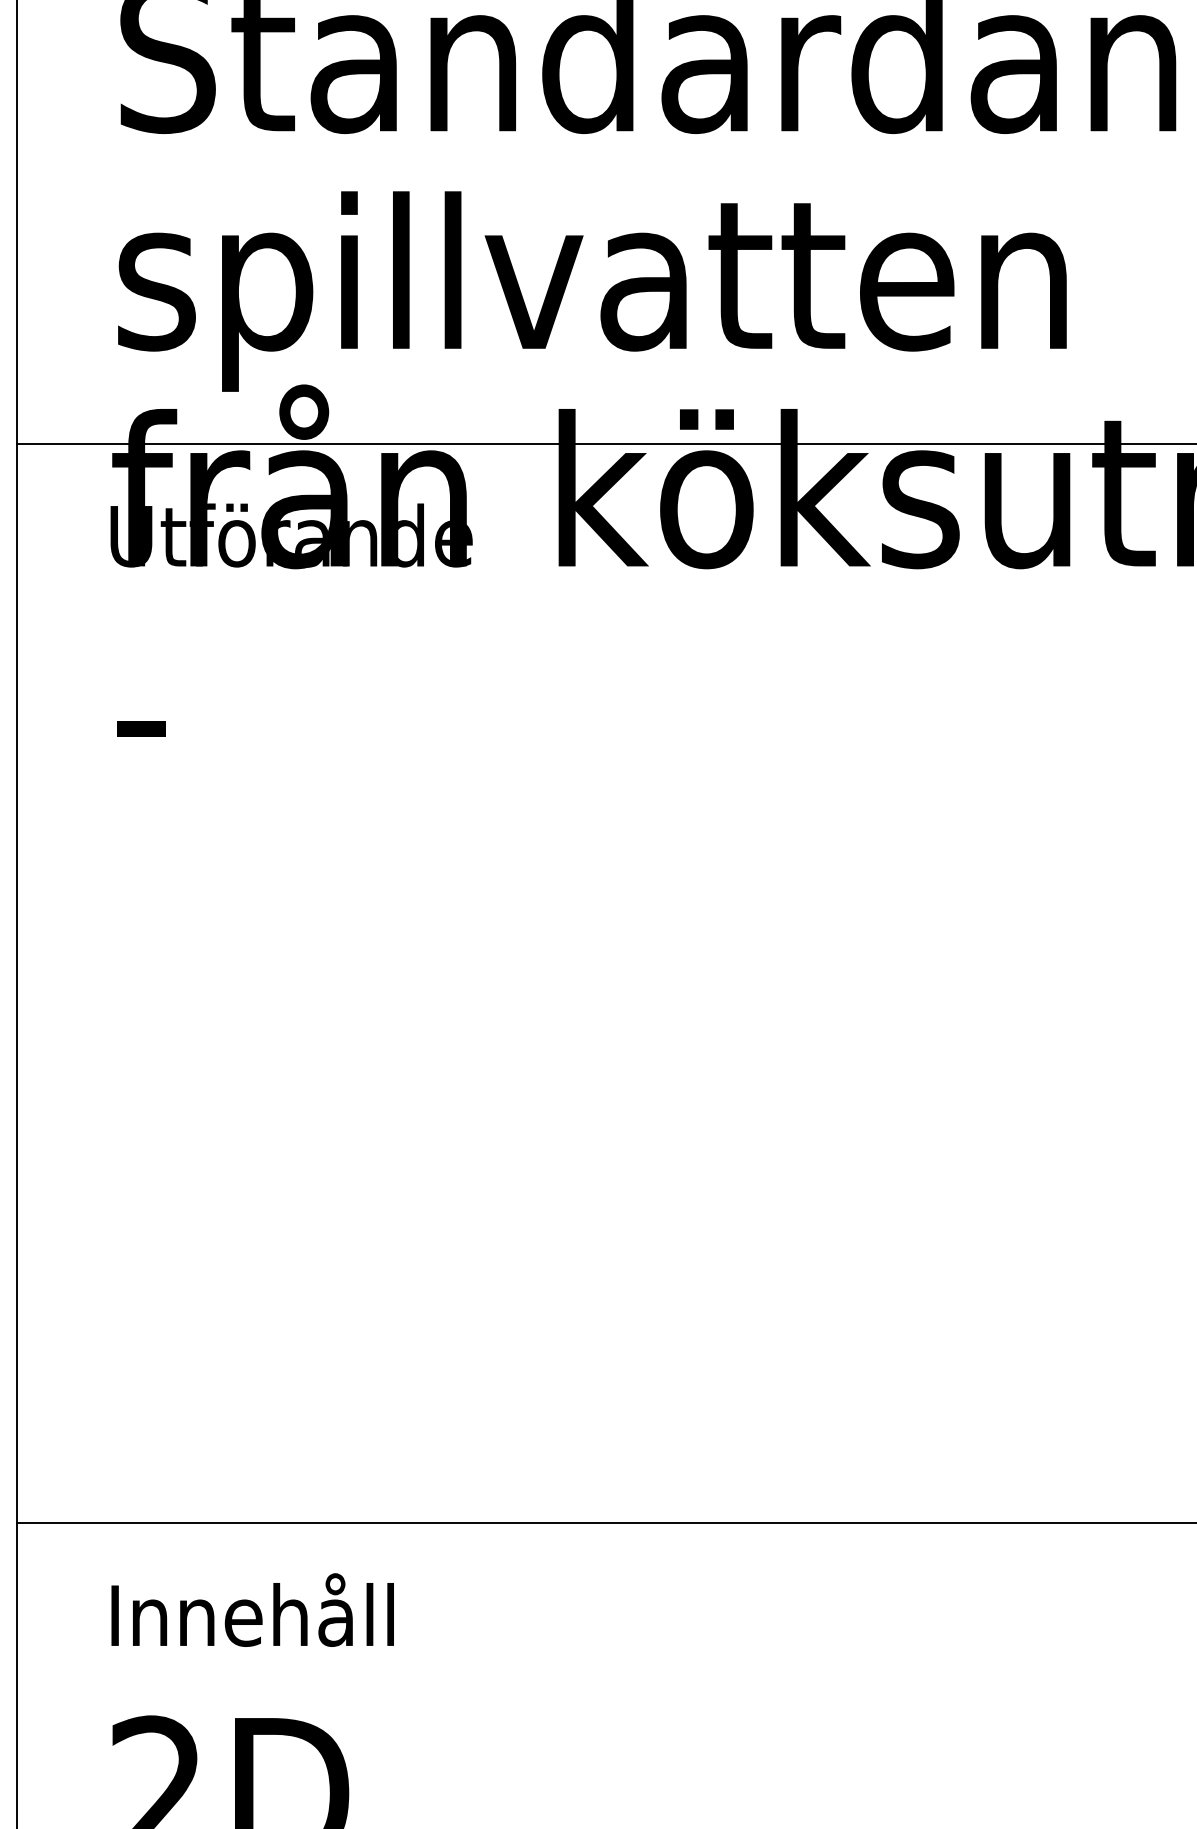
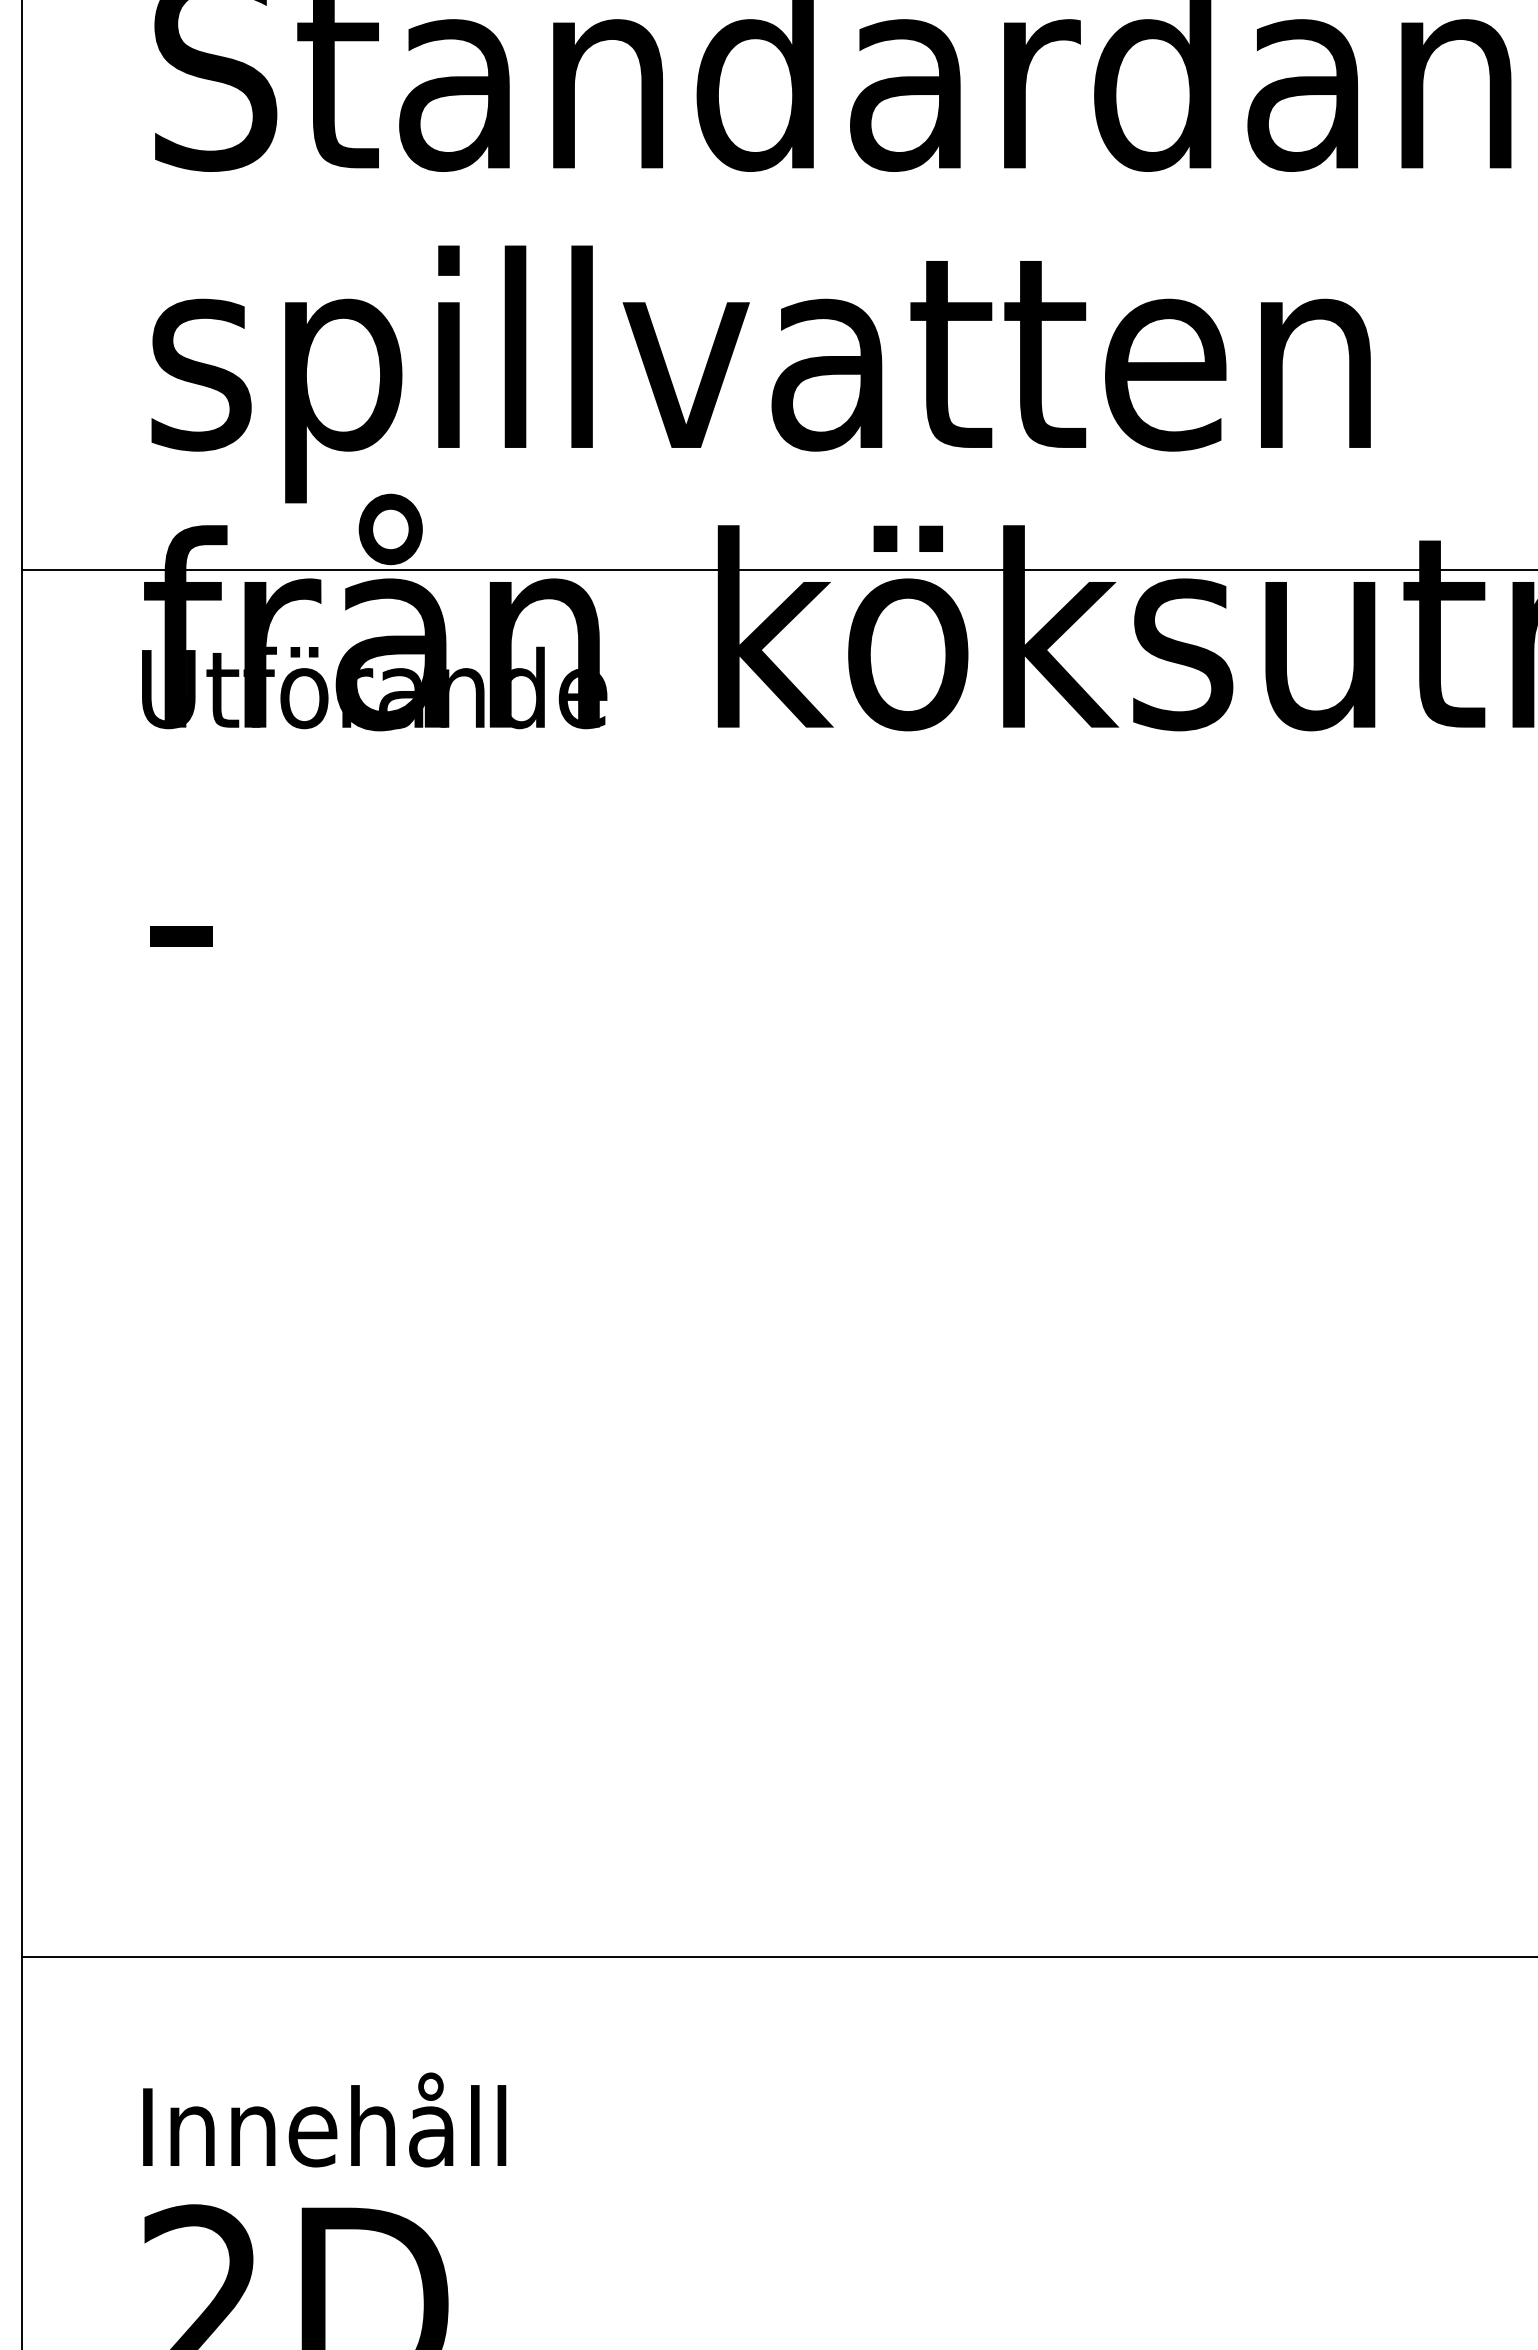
text: (252, 1609) -> (324, 2119), moved

